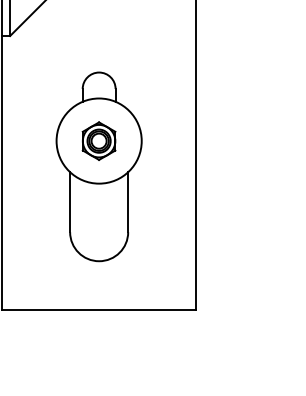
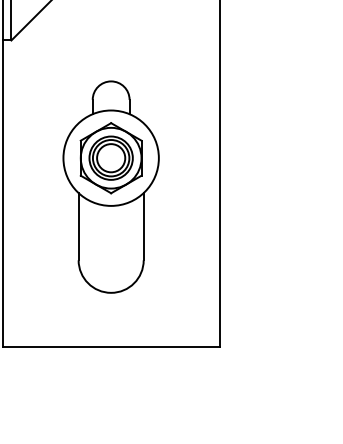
part: (98, 141) -> (110, 158), size x1.67

